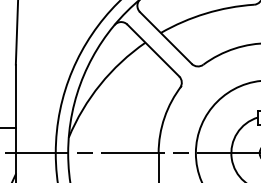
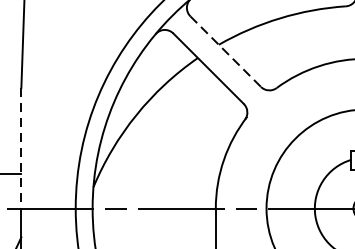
line: (165, 38) -> (225, 52), solid -> dashed
line: (15, 109) -> (20, 149), solid -> dashed

